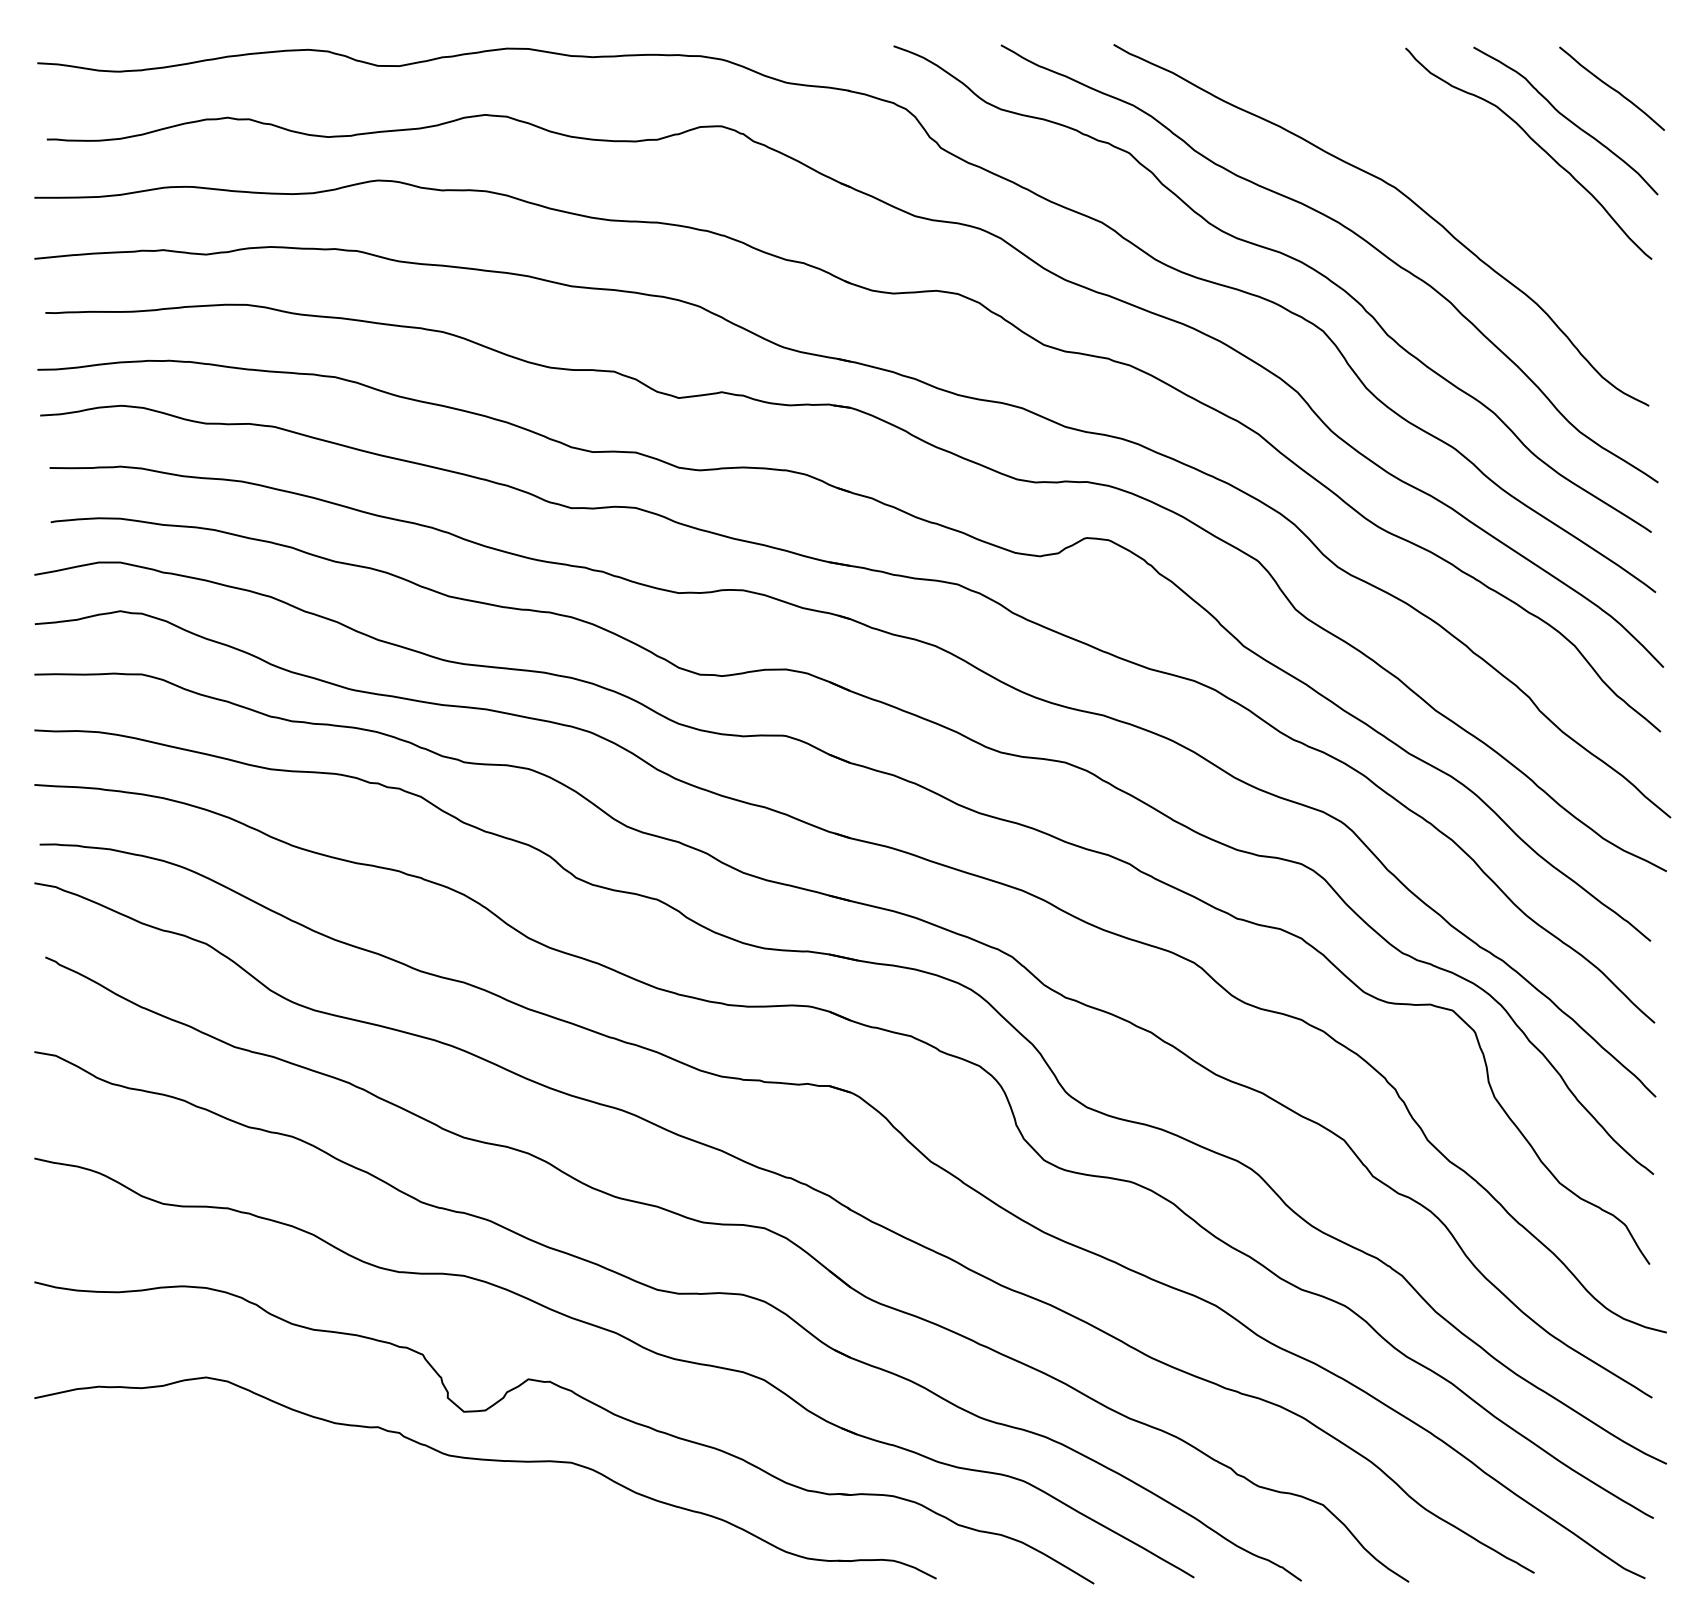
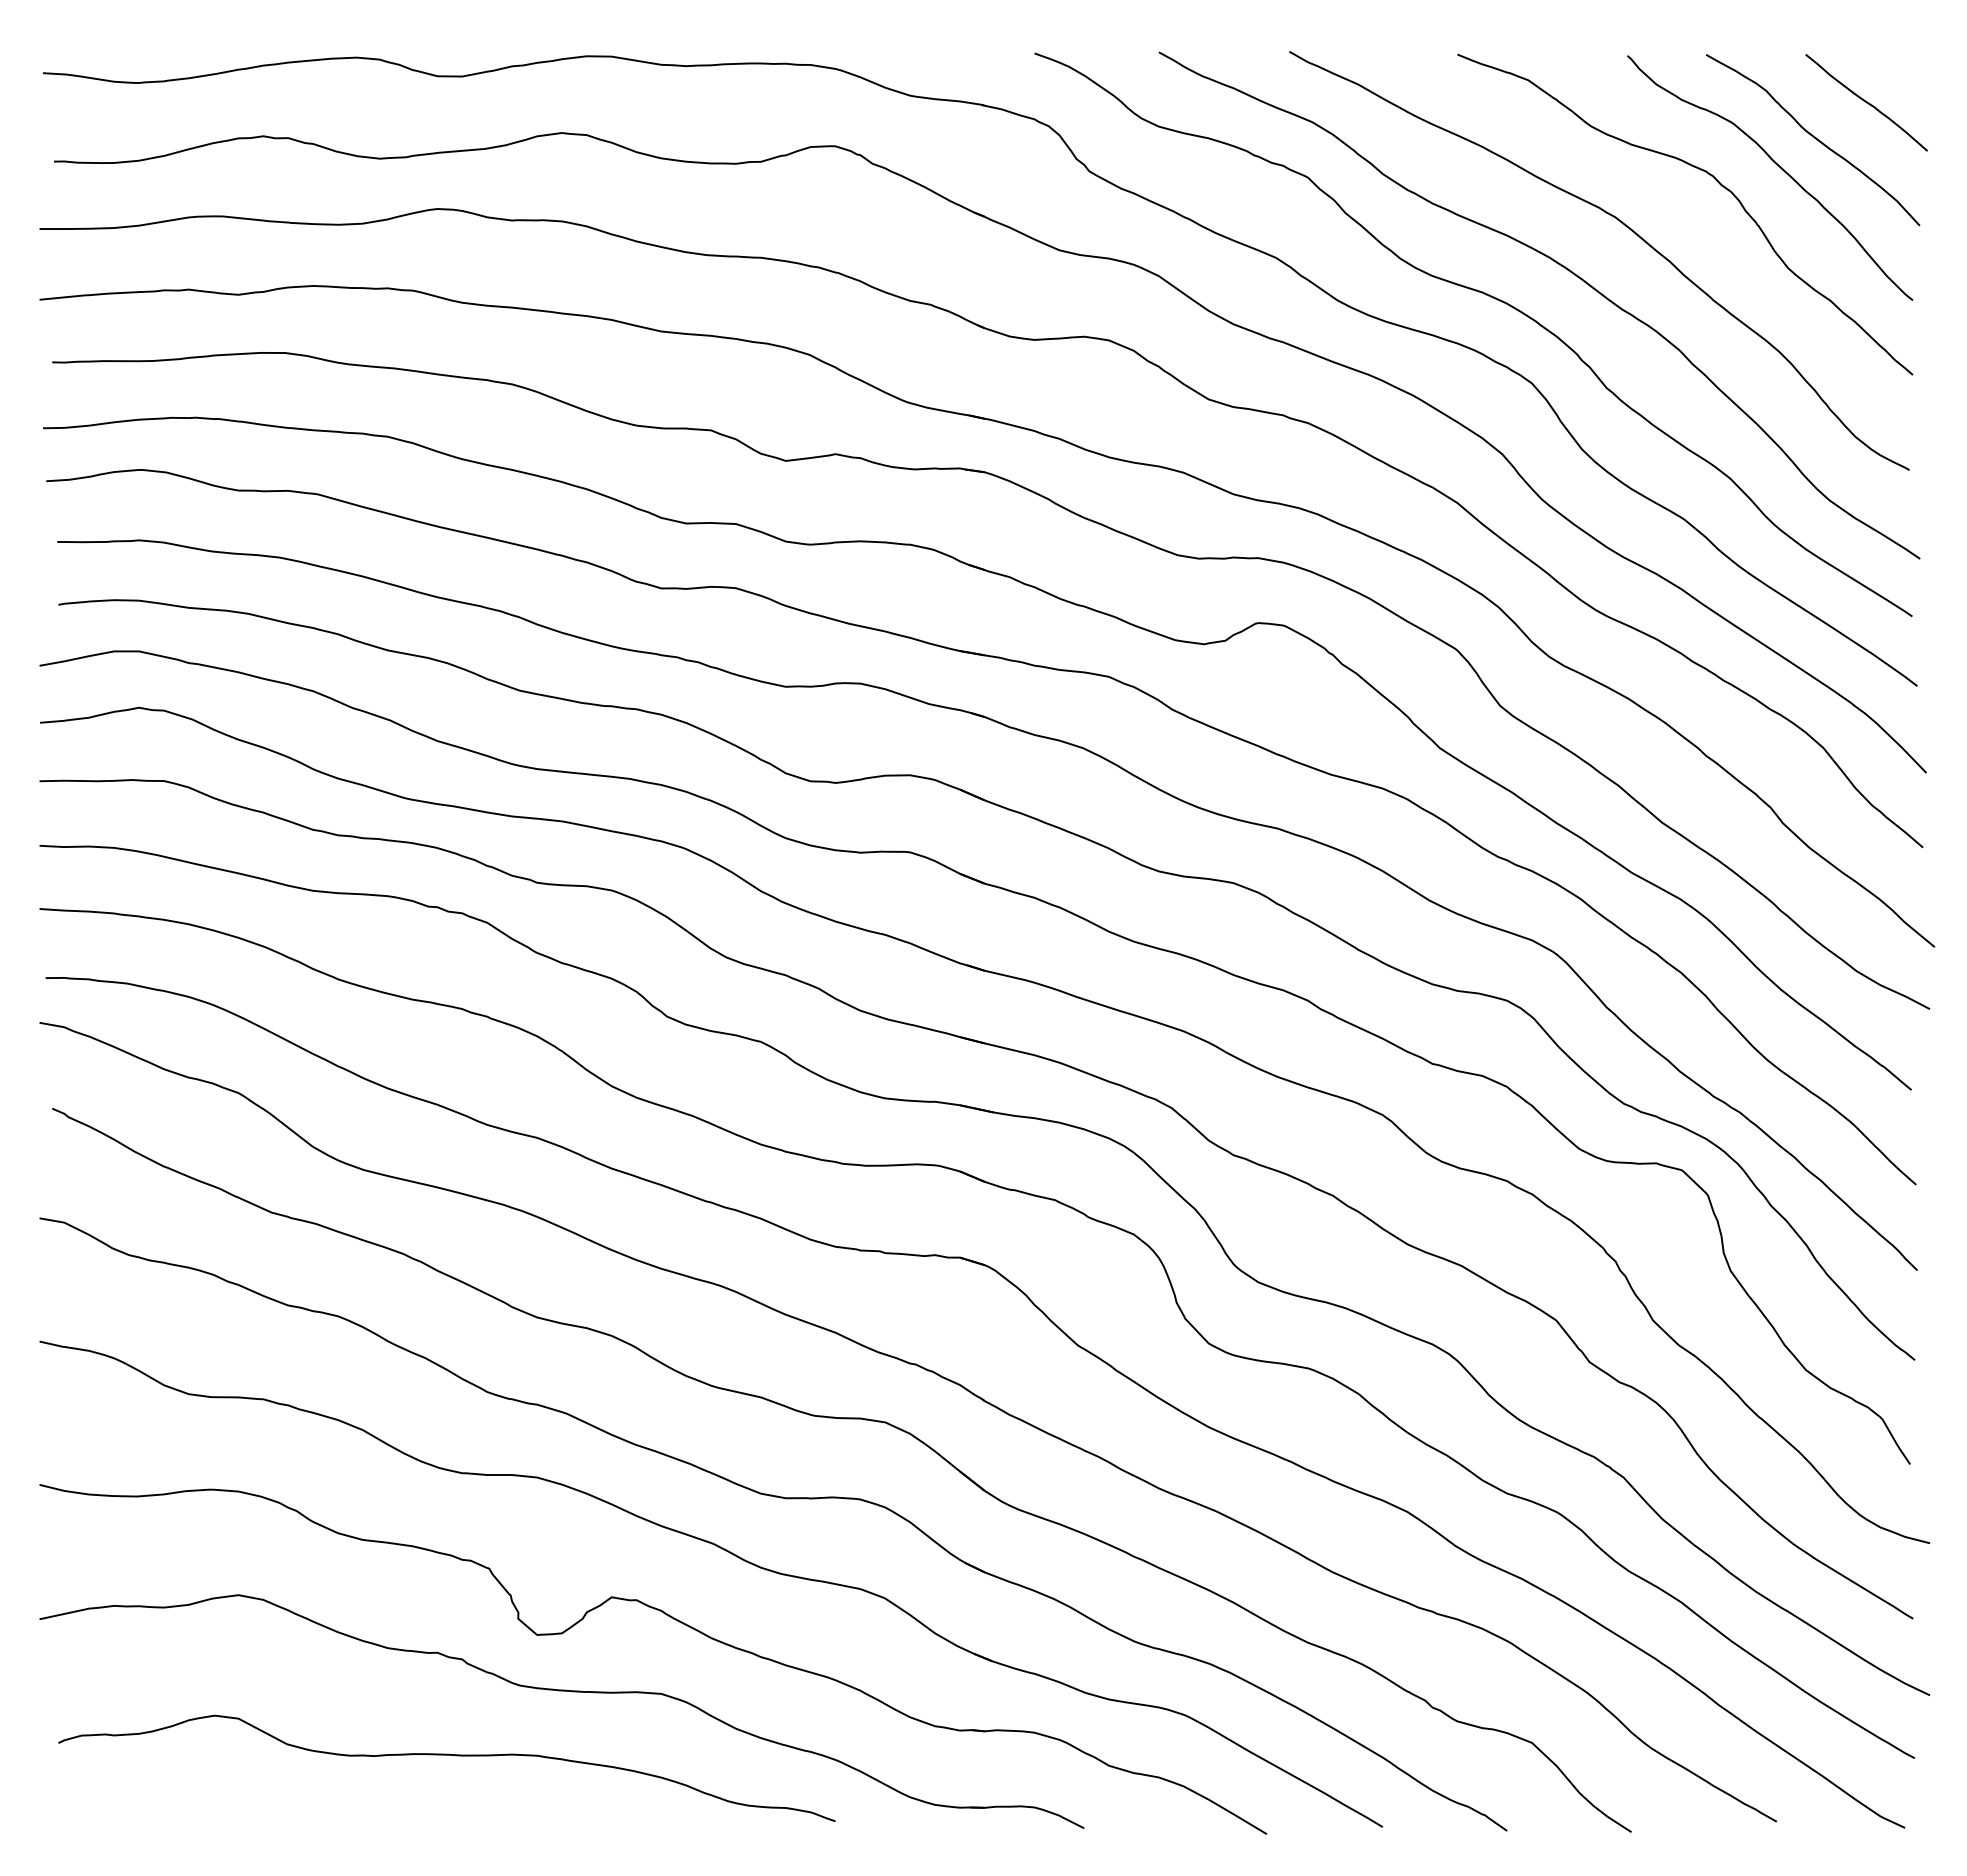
curve: (1483, 157) -> (1717, 182), added
curve: (385, 1515) -> (446, 1755), added

